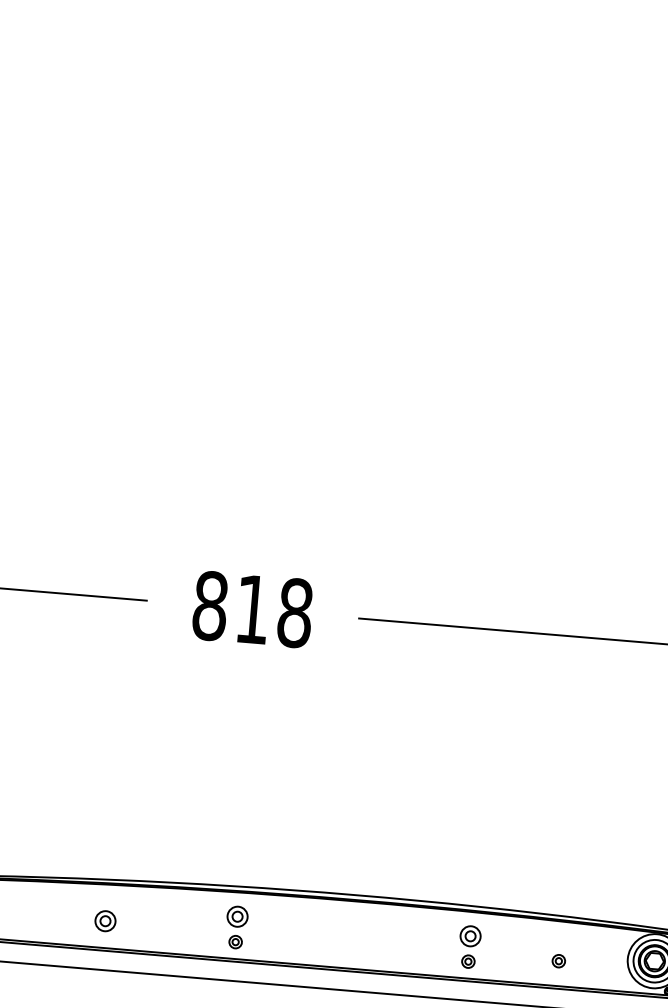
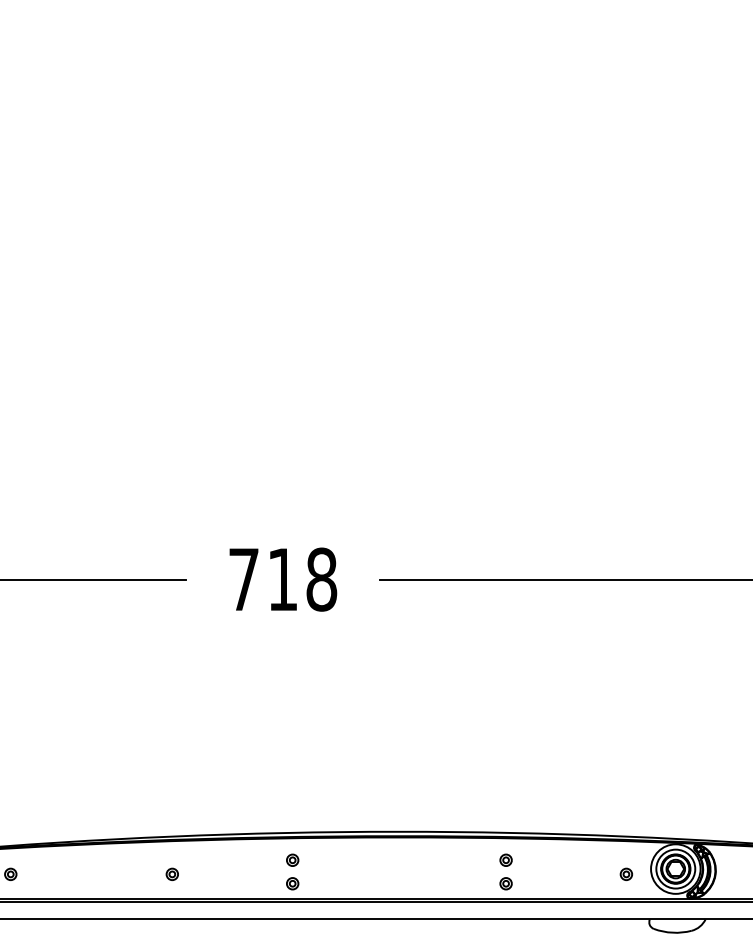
text: (209, 605) -> (243, 579), 818 -> 718
part: (237, 915) -> (292, 859), size x0.62
part: (104, 919) -> (171, 873), size x0.62
part: (469, 935) -> (505, 859), size x0.62
part: (559, 960) -> (626, 873), moved

